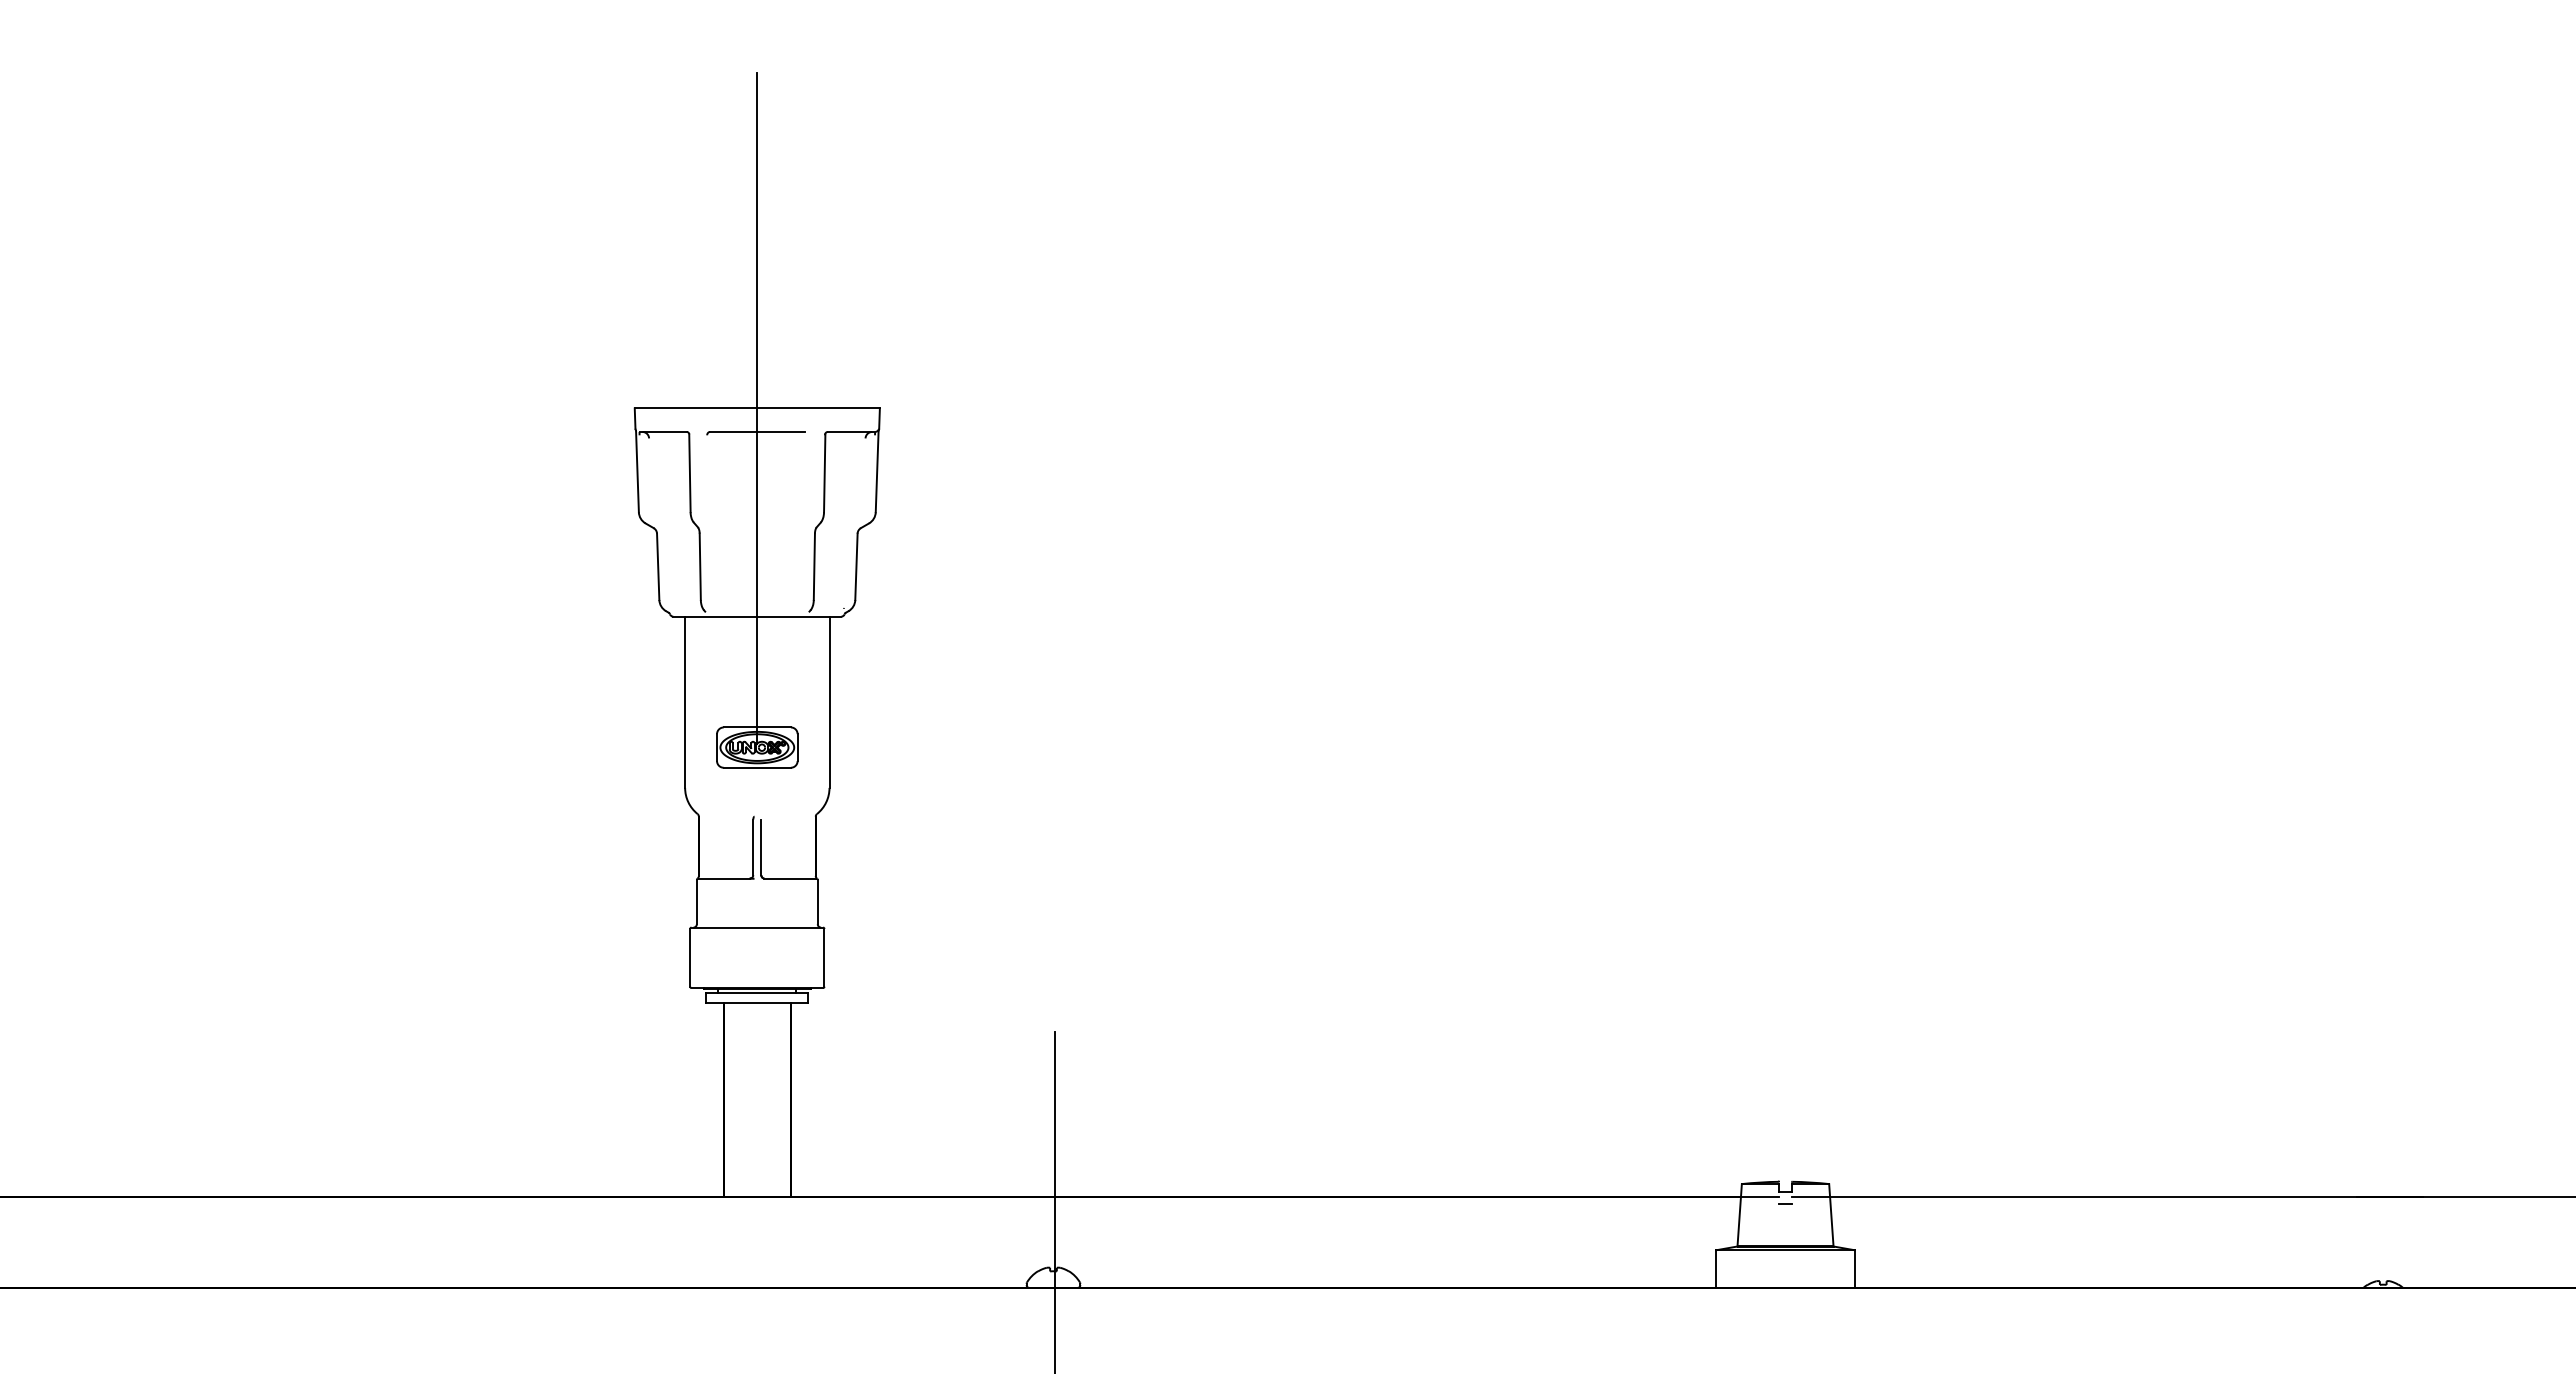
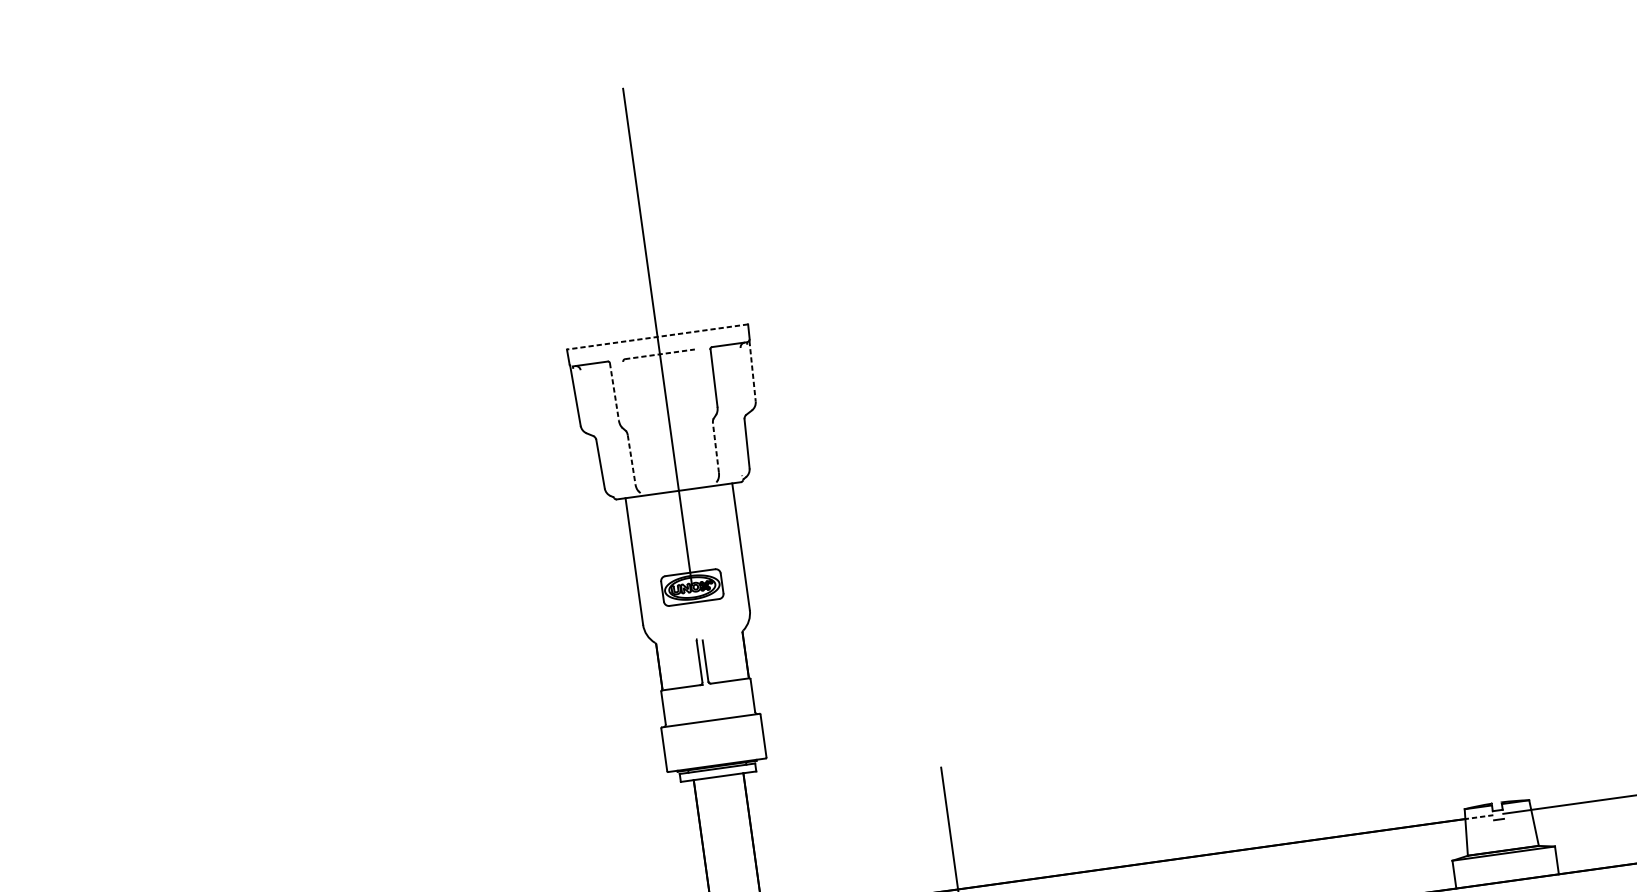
line: (757, 408) -> (657, 336), solid -> dashed
line: (757, 431) -> (660, 353), solid -> dashed
line: (877, 471) -> (752, 371), solid -> dashed
line: (689, 473) -> (614, 391), solid -> dashed
line: (814, 566) -> (716, 447), solid -> dashed
line: (700, 567) -> (631, 460), solid -> dashed
line: (1759, 1197) -> (1479, 817), solid -> dashed

